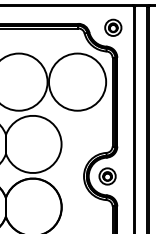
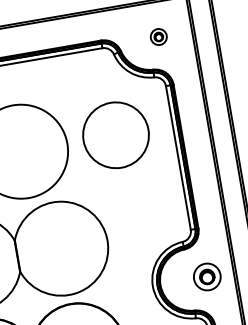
part: (113, 27) -> (158, 36), size x0.6
circle: (77, 81) -> (115, 134), size x0.7
part: (107, 176) -> (207, 277), moved

